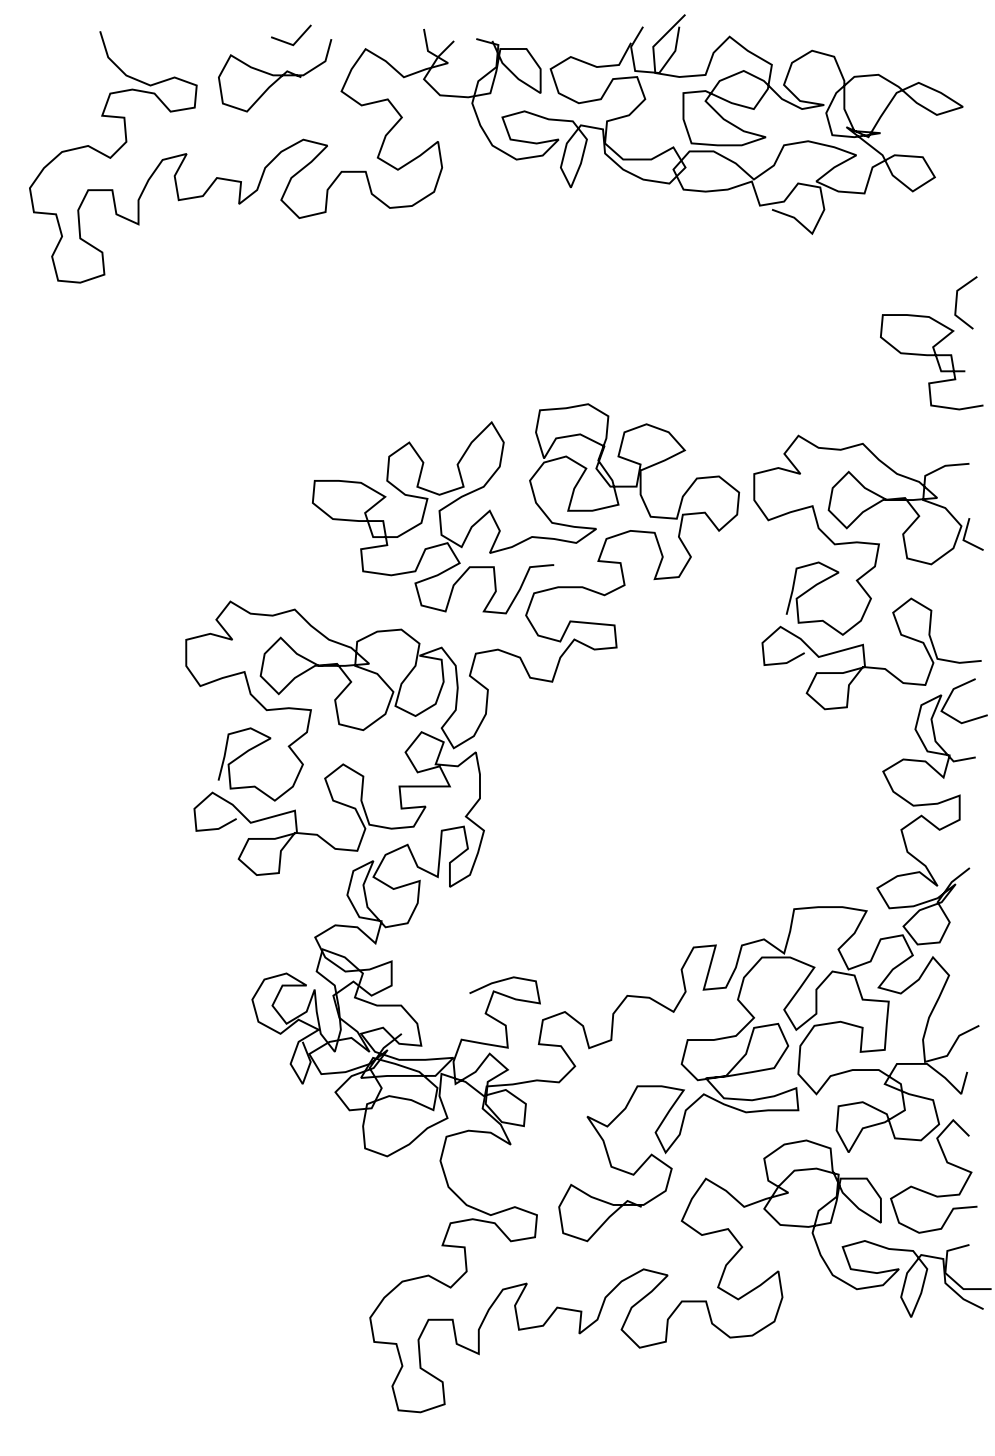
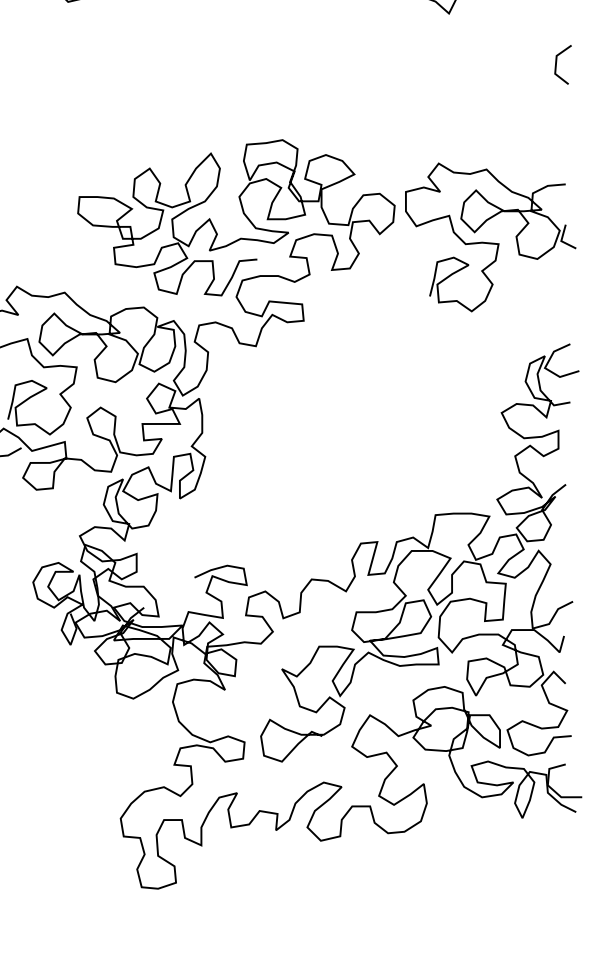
curve: (936, 360) -> (541, 107), removed
curve: (864, 653) -> (487, 325), removed

